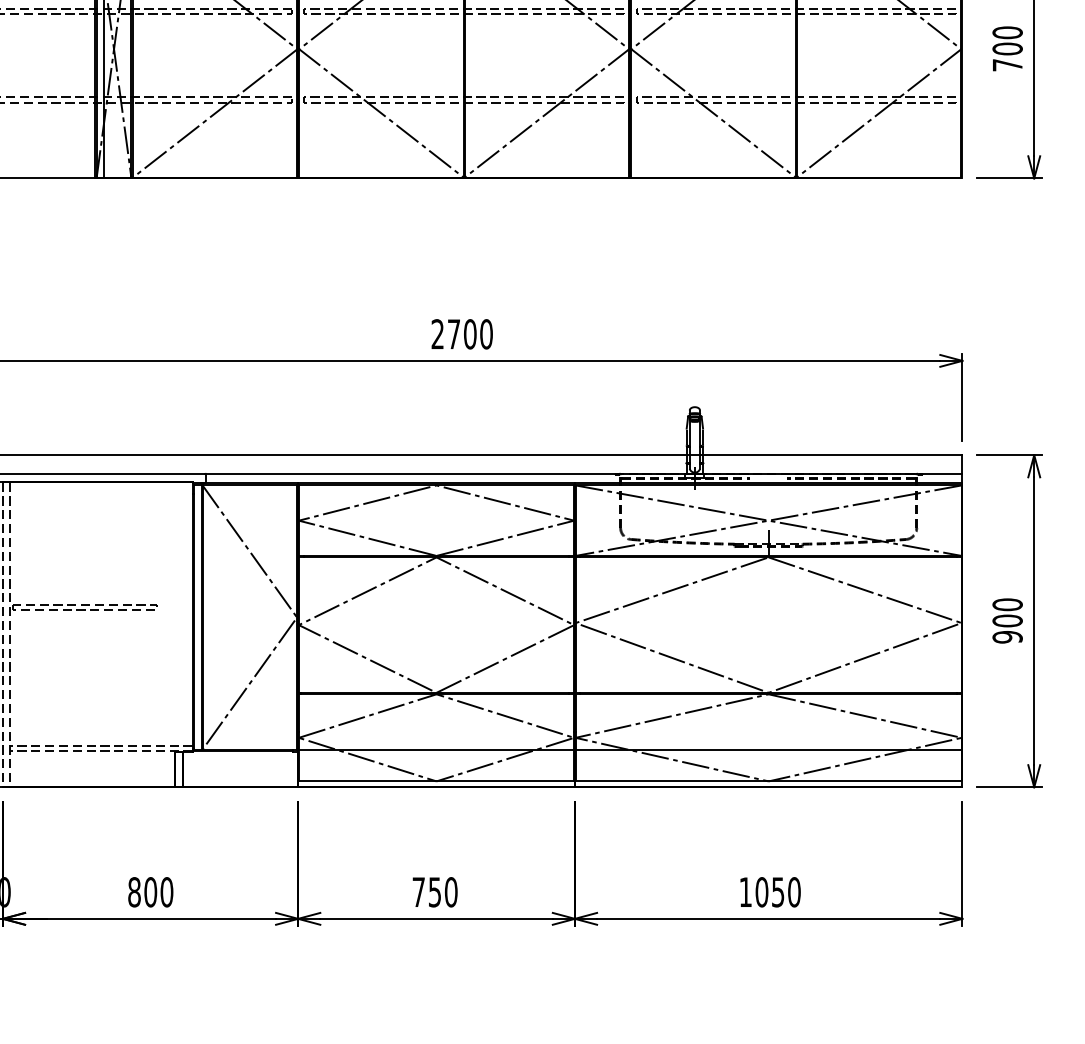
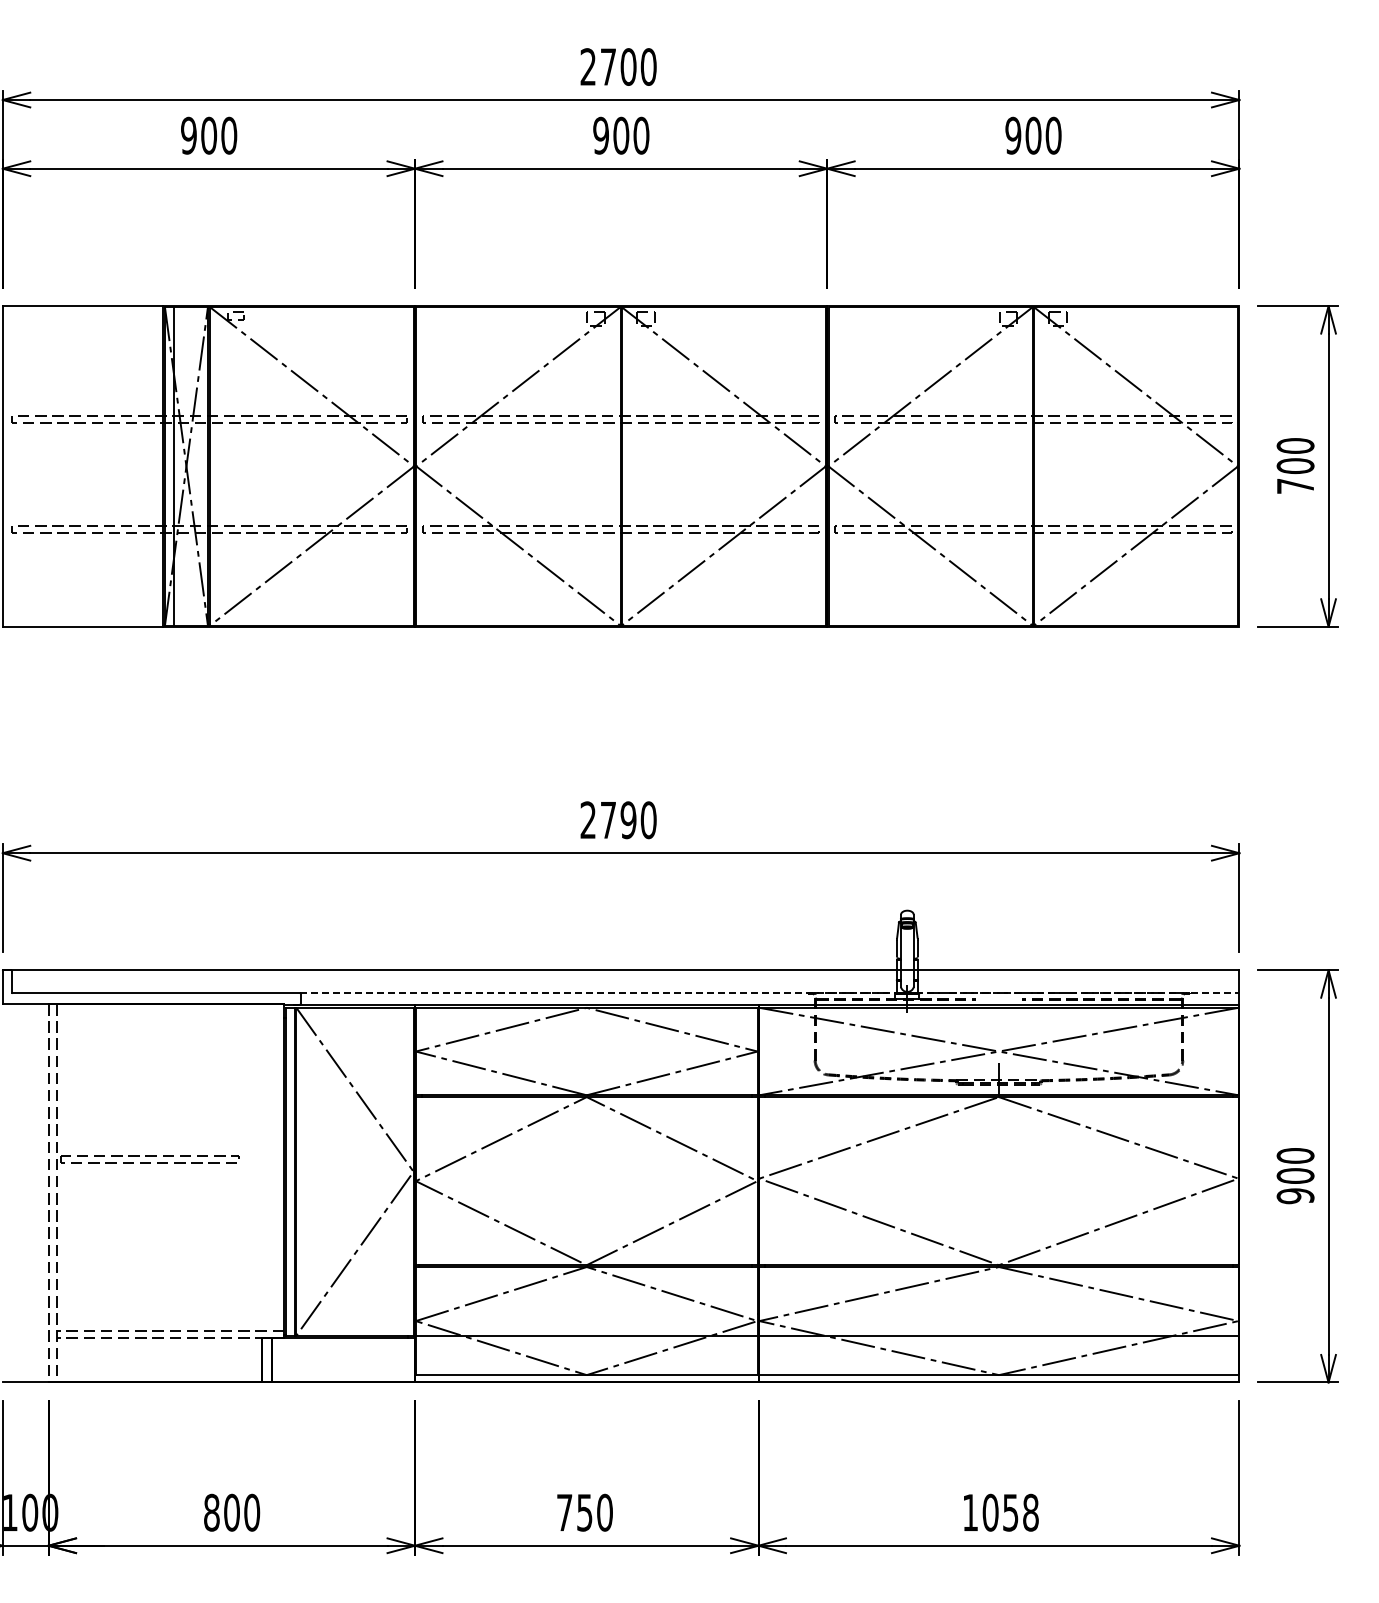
text: (470, 334) -> (628, 820), 2700 -> 2790
line: (583, 473) -> (769, 993), solid -> dashed
text: (794, 892) -> (1030, 1512), 1050 -> 1058

